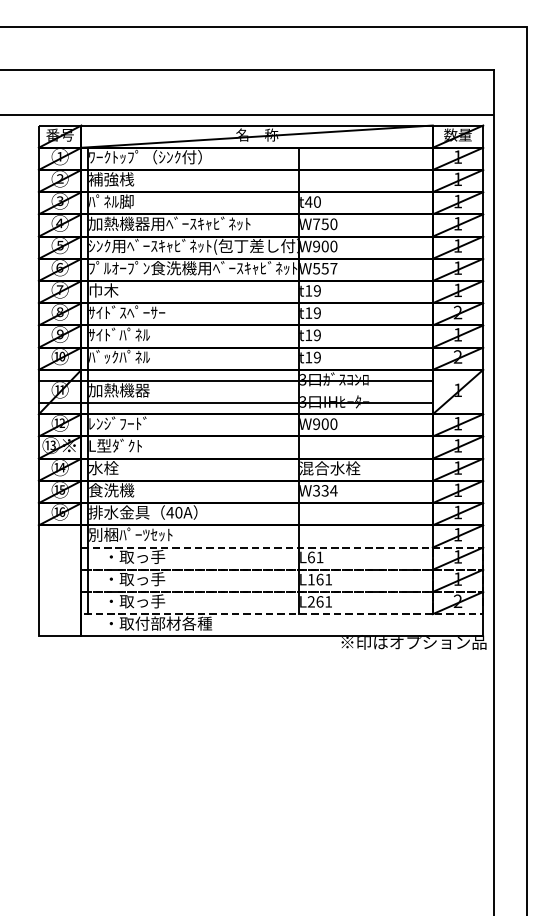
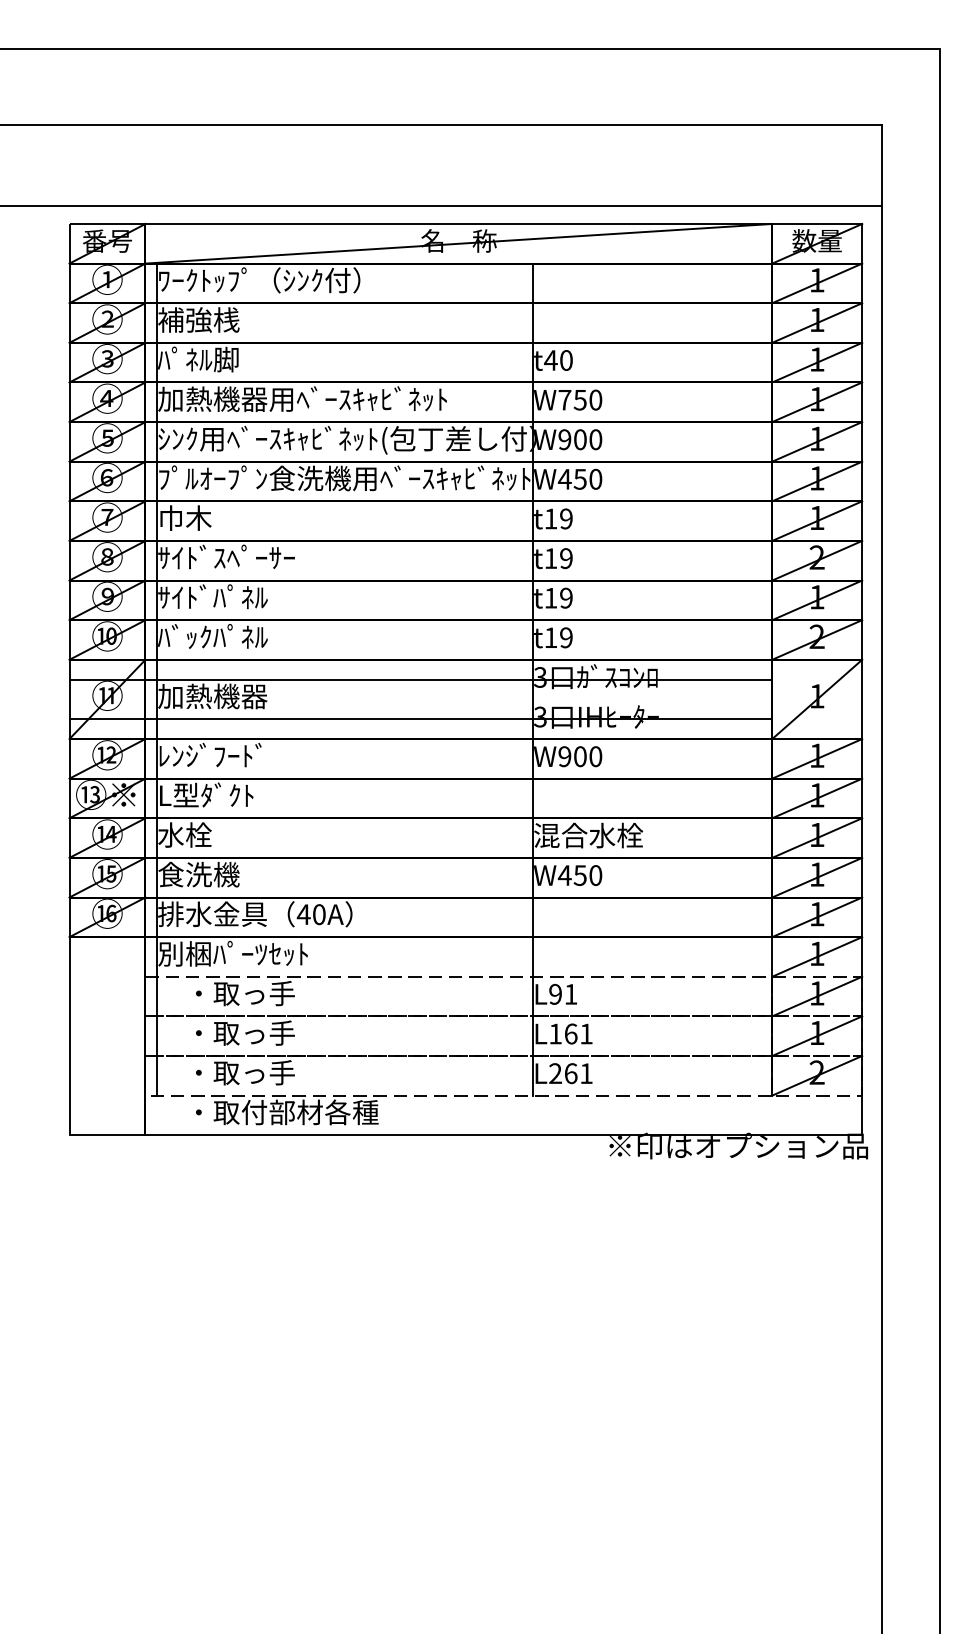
text: (324, 268) -> (579, 478), W557 -> W450
text: (324, 490) -> (579, 874), W334 -> W450
text: (310, 557) -> (554, 994), L61 -> L91

